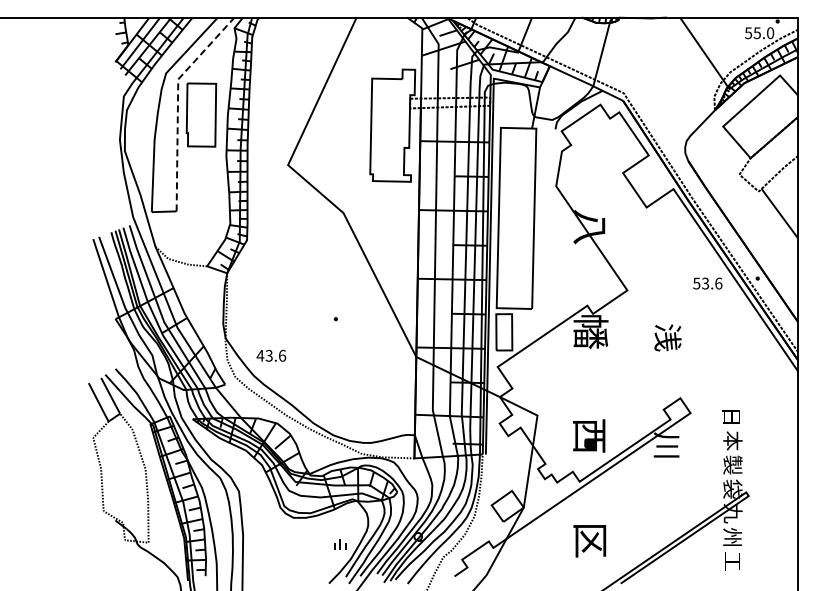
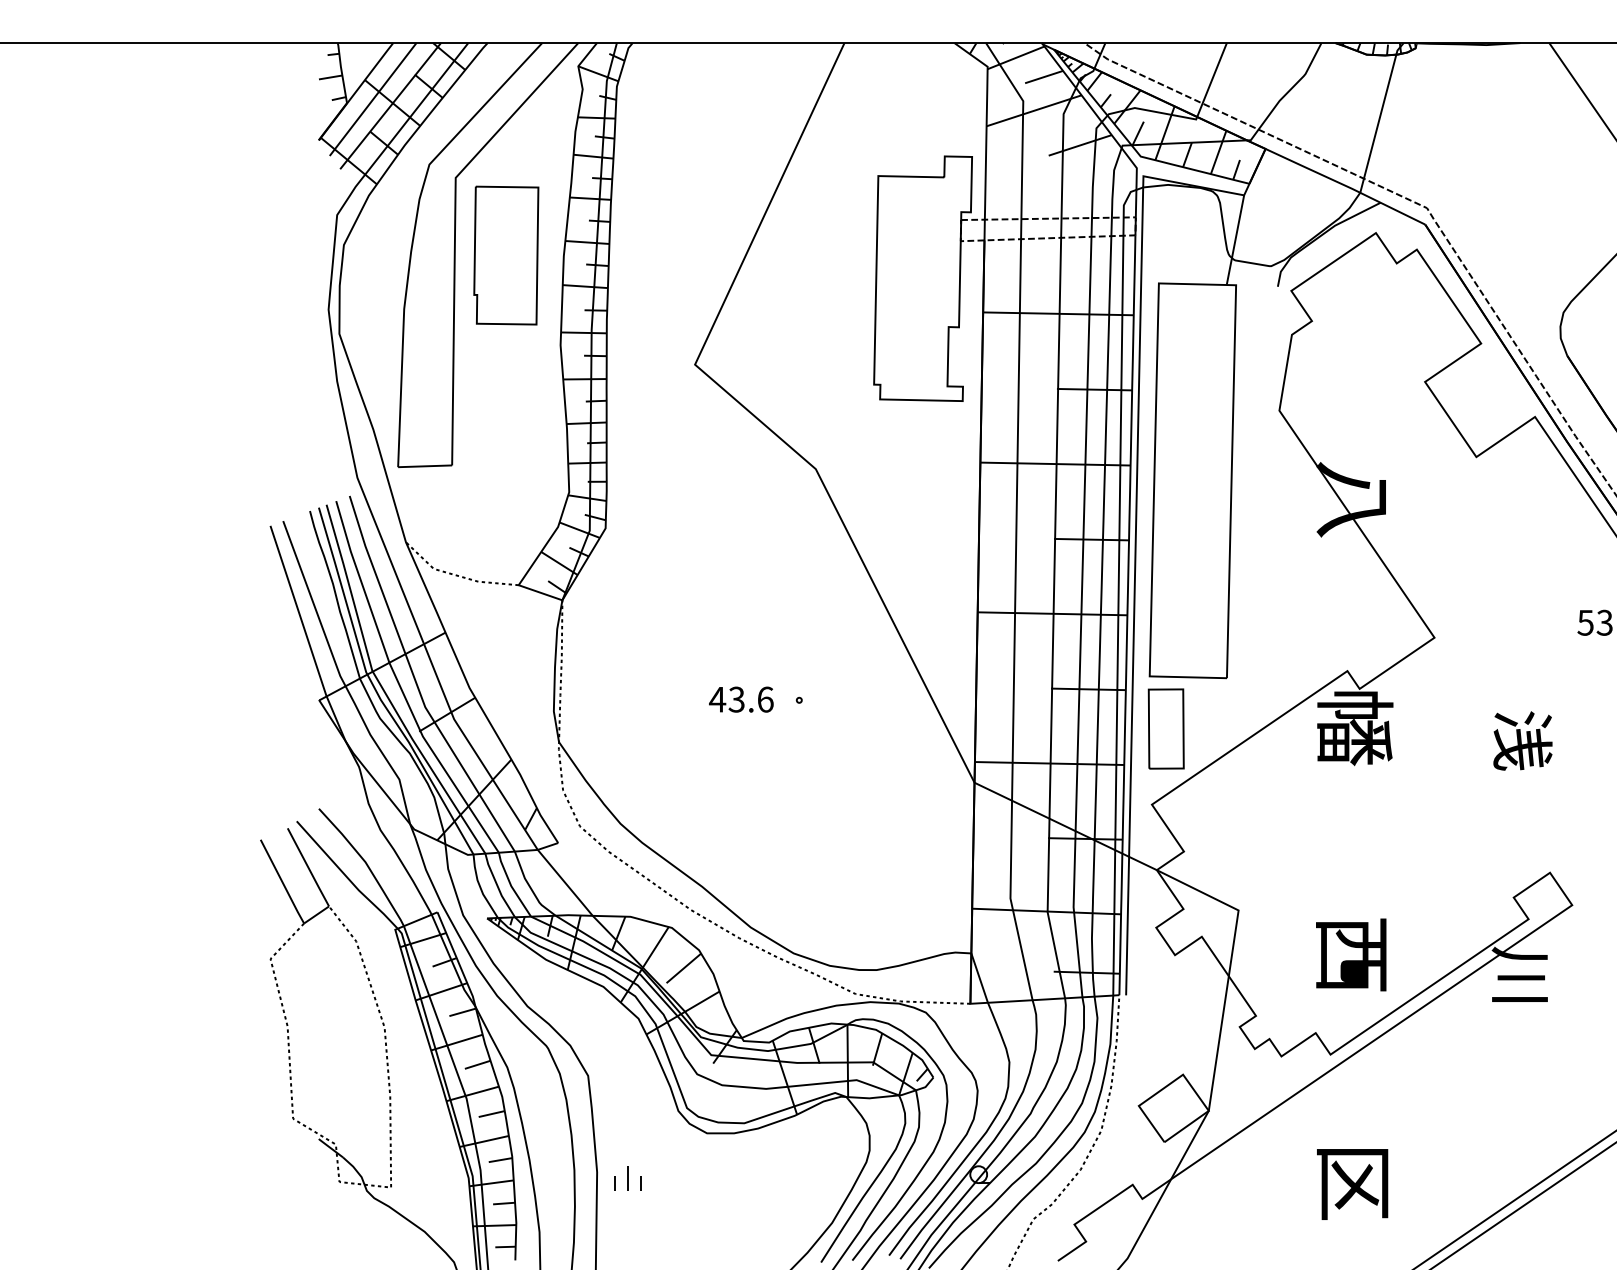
line: (177, 102) -> (454, 228), dashed -> solid
text: (271, 355) -> (741, 698), moved
part: (340, 544) -> (628, 1178), moved

